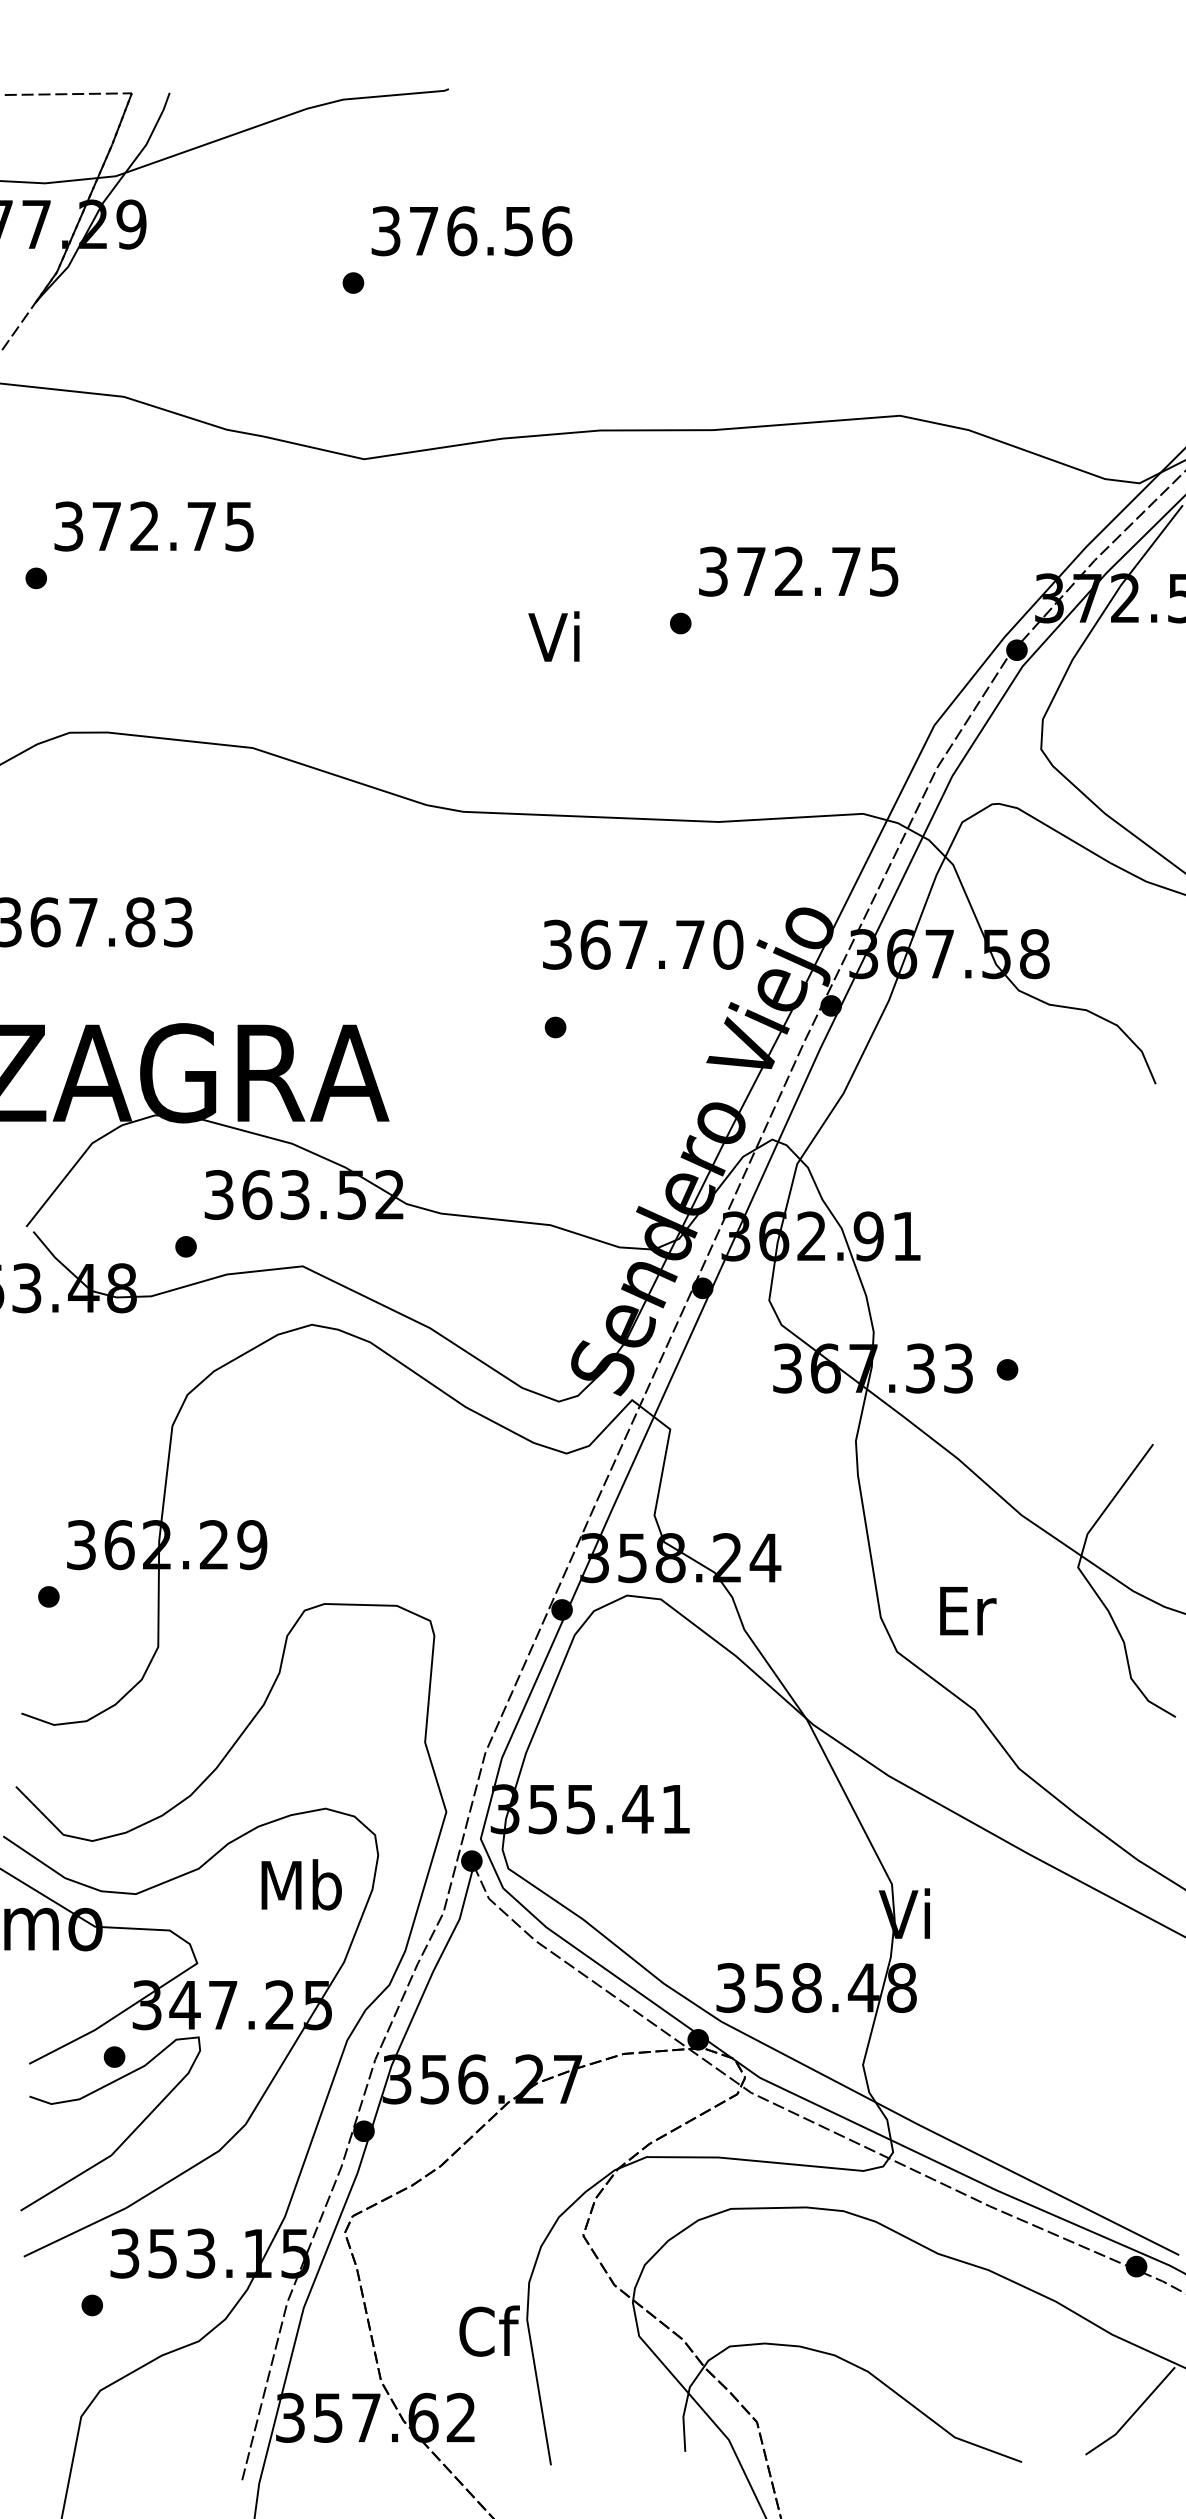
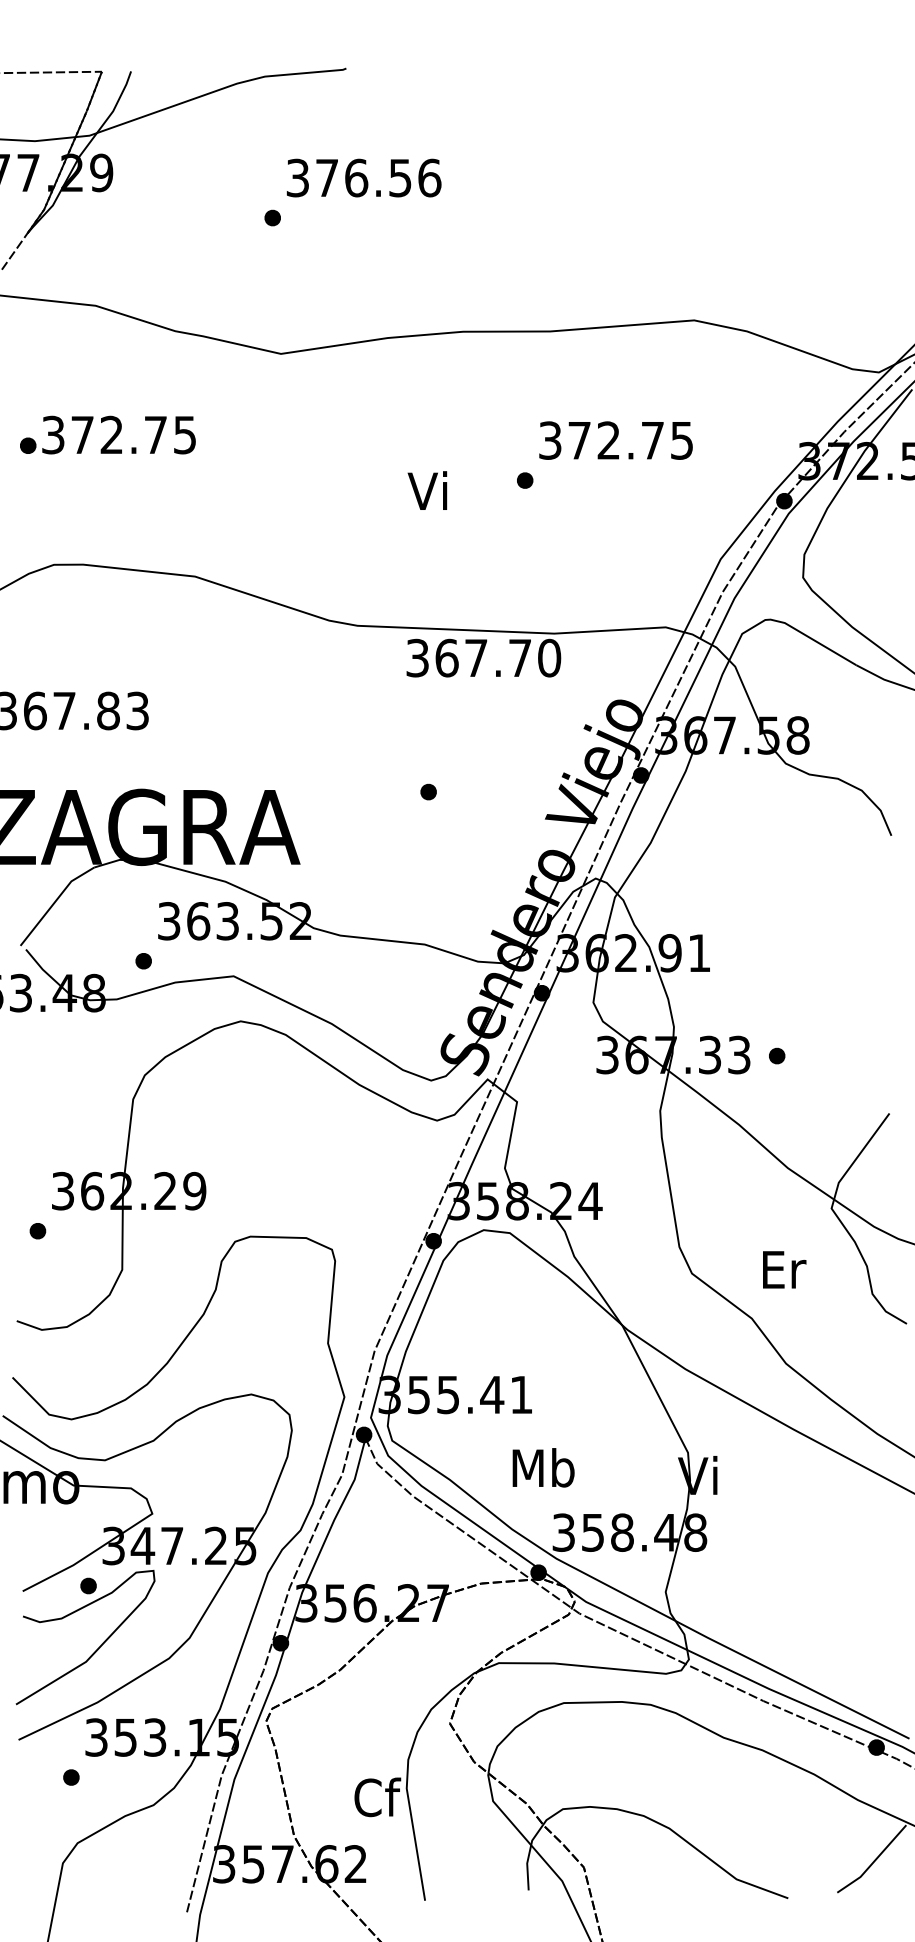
text: (153, 526) -> (118, 435), moved
text: (643, 944) -> (484, 657), moved
text: (968, 1611) -> (784, 1270), moved
text: (301, 1884) -> (543, 1467), moved

